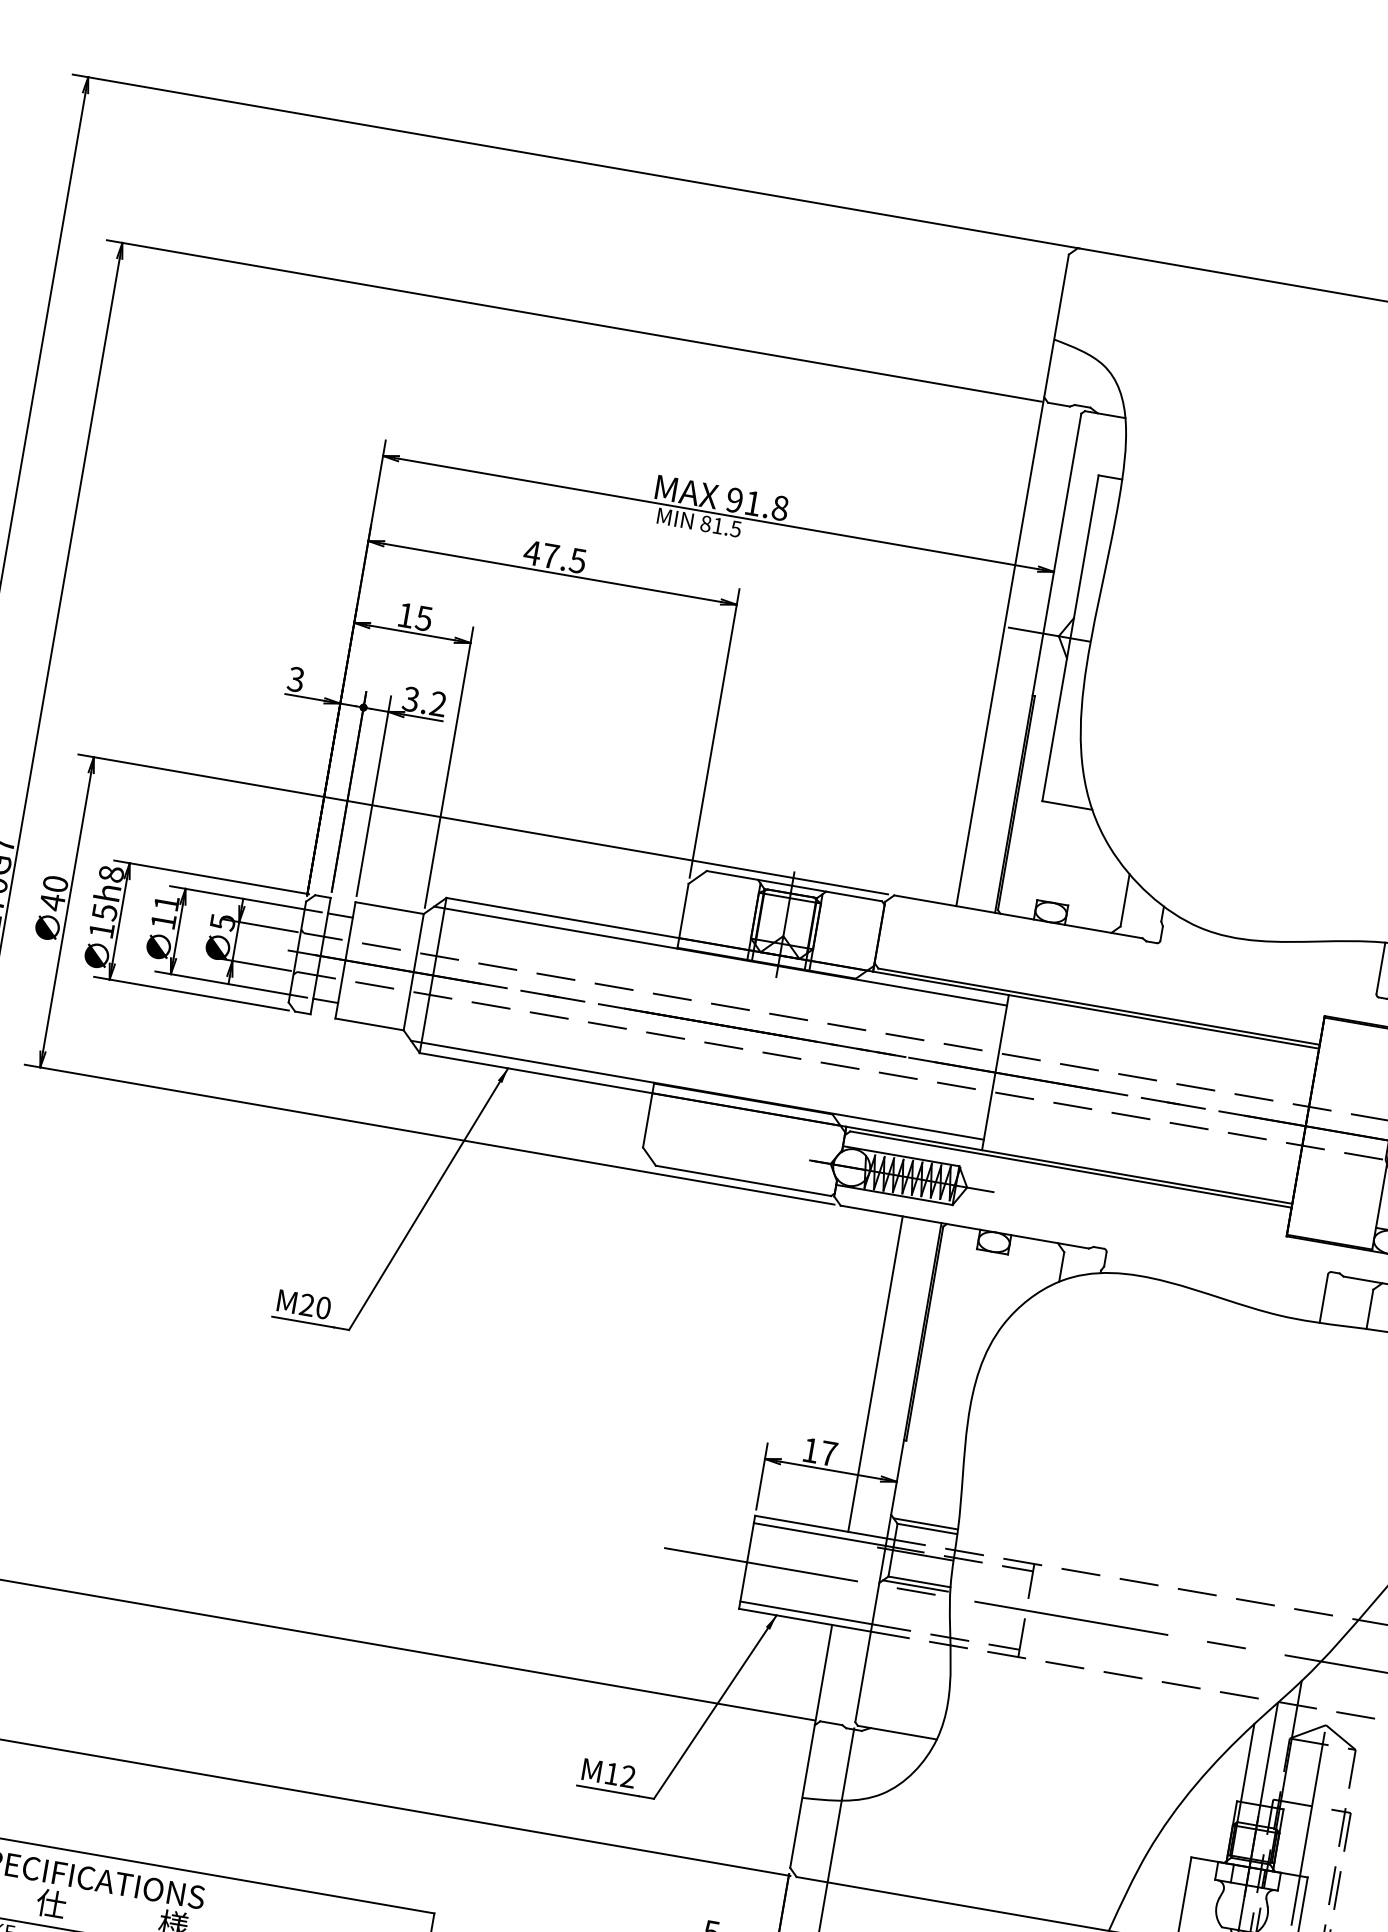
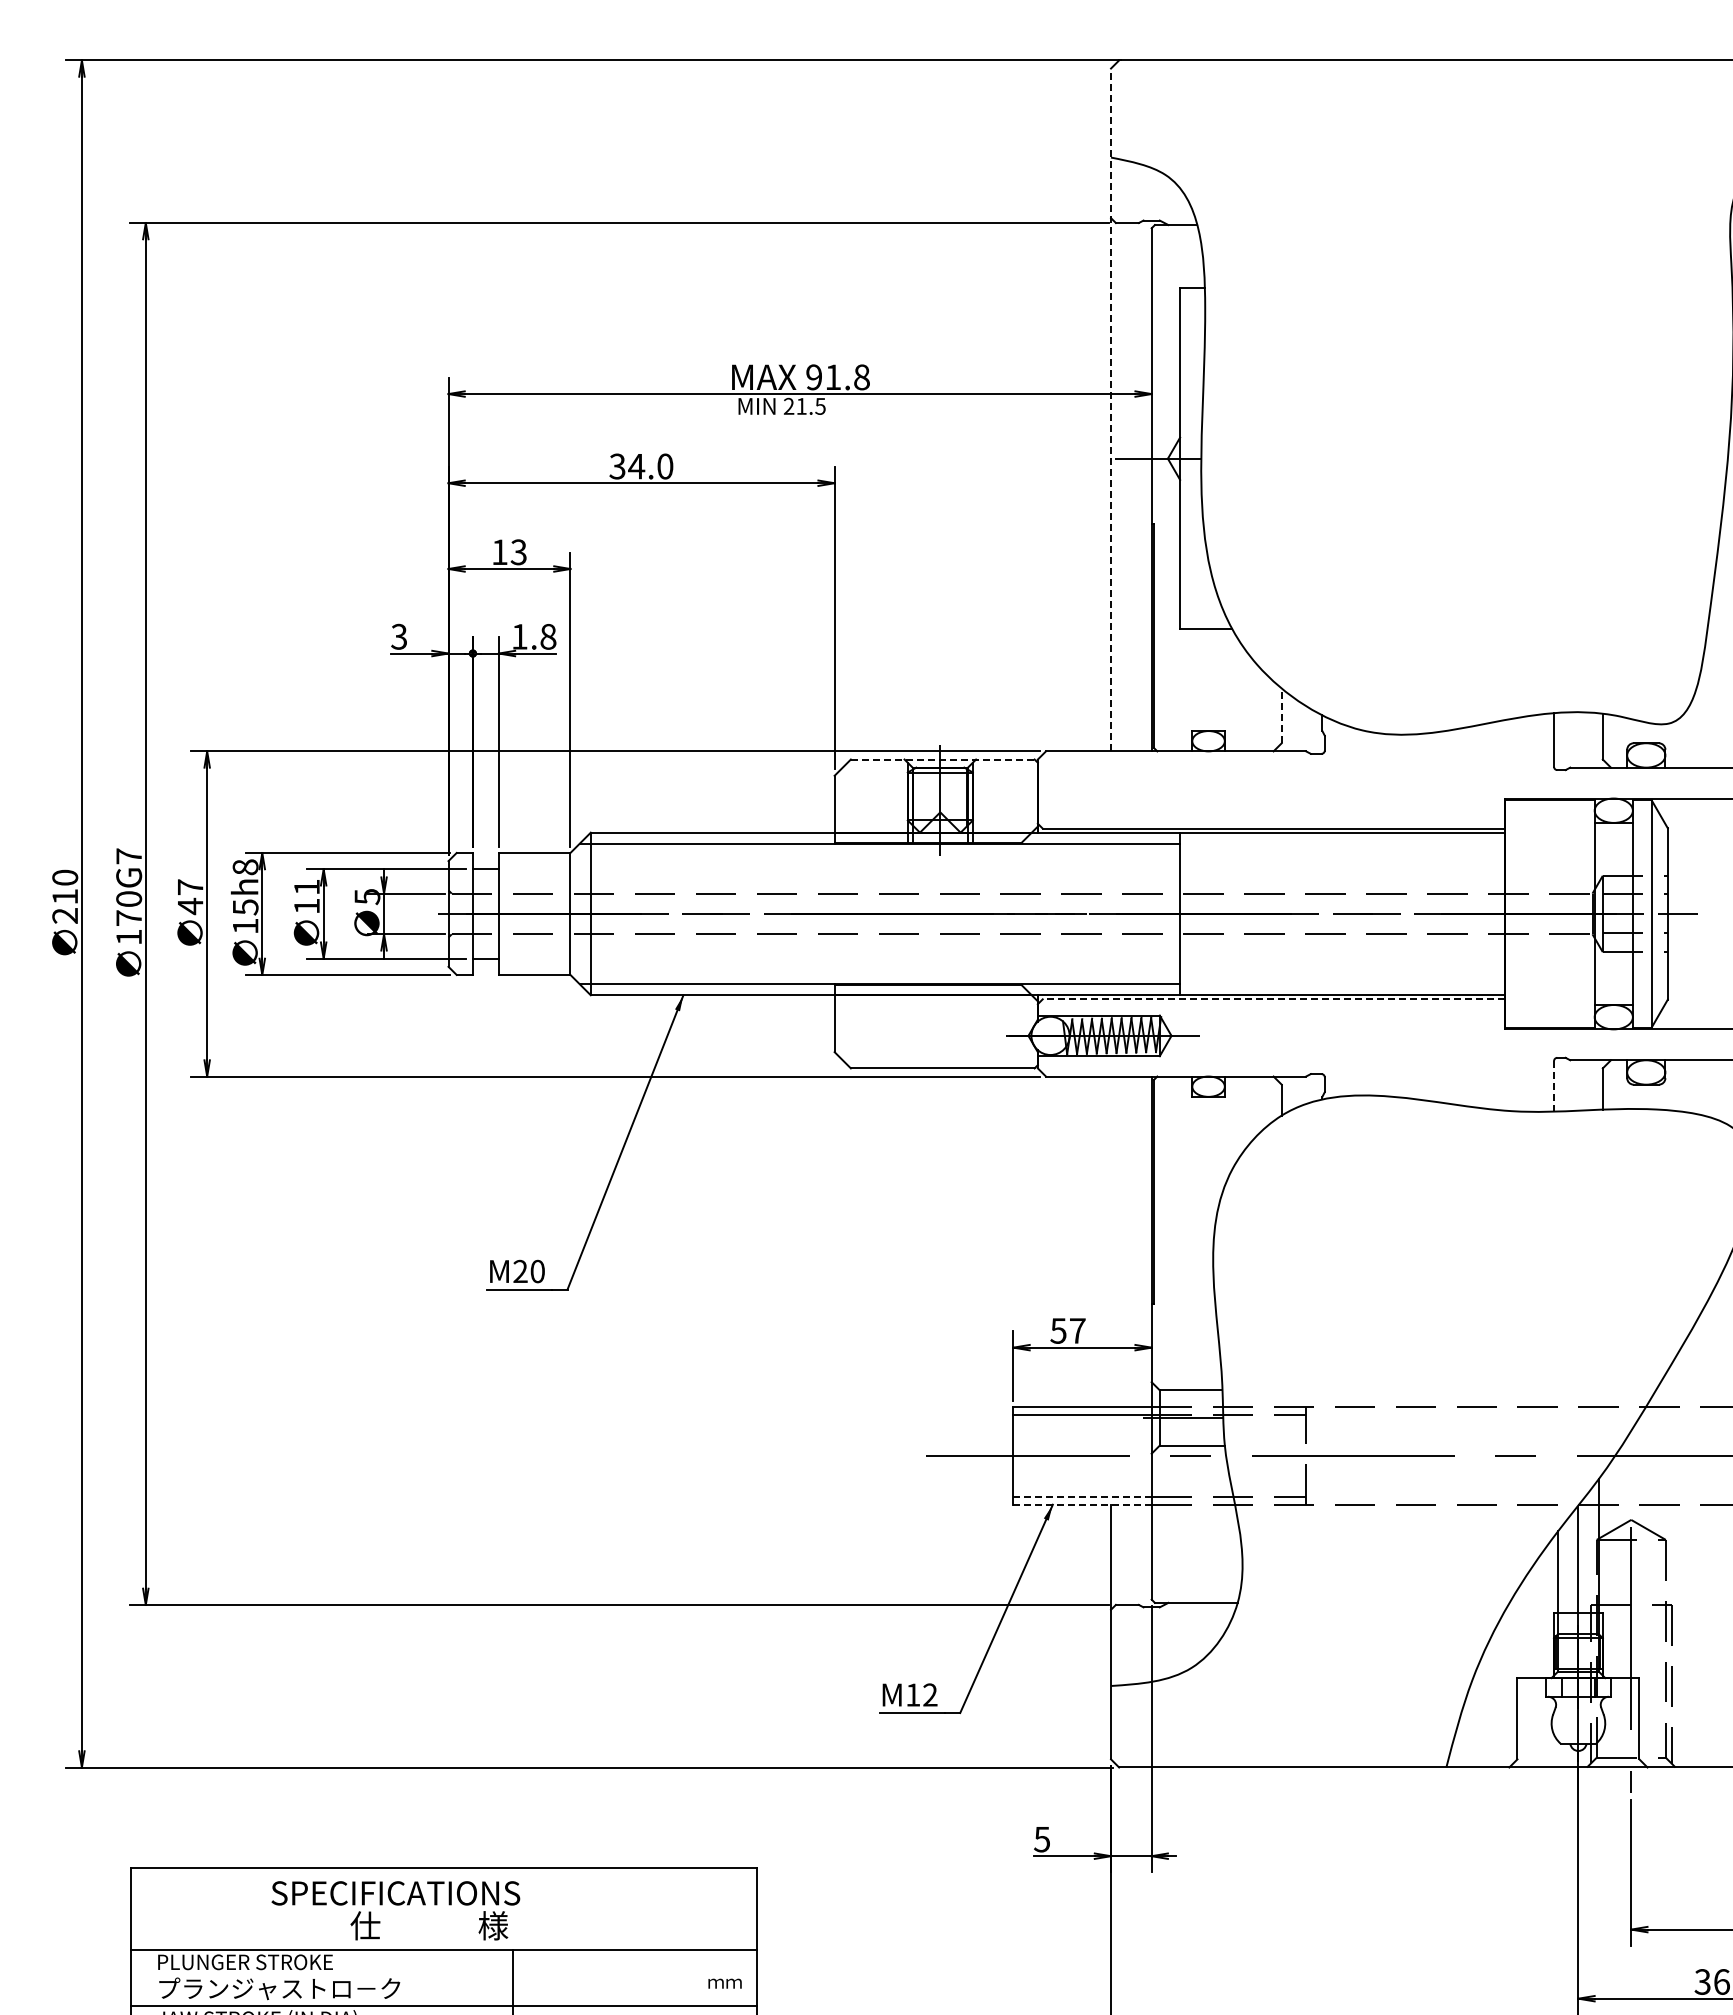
text: (705, 523) -> (788, 406), 81.5 -> 21.5
text: (554, 556) -> (640, 466), 47.5 -> 34.0
line: (1013, 579) -> (1111, 409), solid -> dashed
text: (423, 617) -> (518, 551), 15 -> 13
text: (424, 701) -> (533, 636), 3.2 -> 1.8
text: (55, 884) -> (190, 887), 40 -> 47
line: (794, 886) -> (942, 759), solid -> dashed
line: (1124, 899) -> (1281, 715), solid -> dashed
line: (1070, 1169) -> (1273, 999), solid -> dashed
line: (1324, 1298) -> (1554, 1085), solid -> dashed
line: (876, 1373) -> (1111, 1241), removed
text: (810, 1450) -> (1058, 1330), 17 -> 57
line: (925, 1523) -> (1188, 1385), removed
line: (915, 1585) -> (1188, 1450), removed
line: (807, 1613) -> (1083, 1497), solid -> dashed
line: (805, 1620) -> (1083, 1504), solid -> dashed

